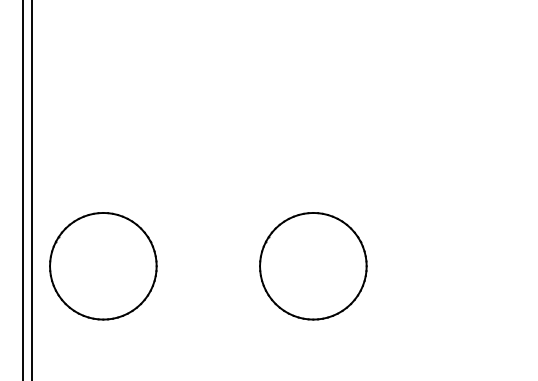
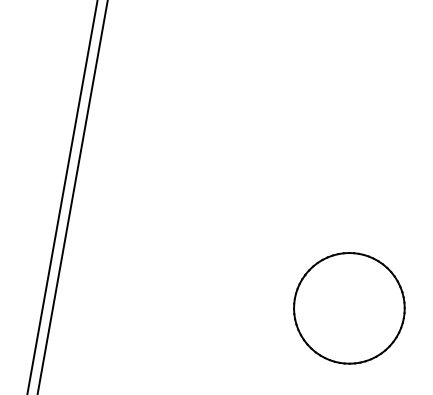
part: (103, 266) -> (134, 270), removed

